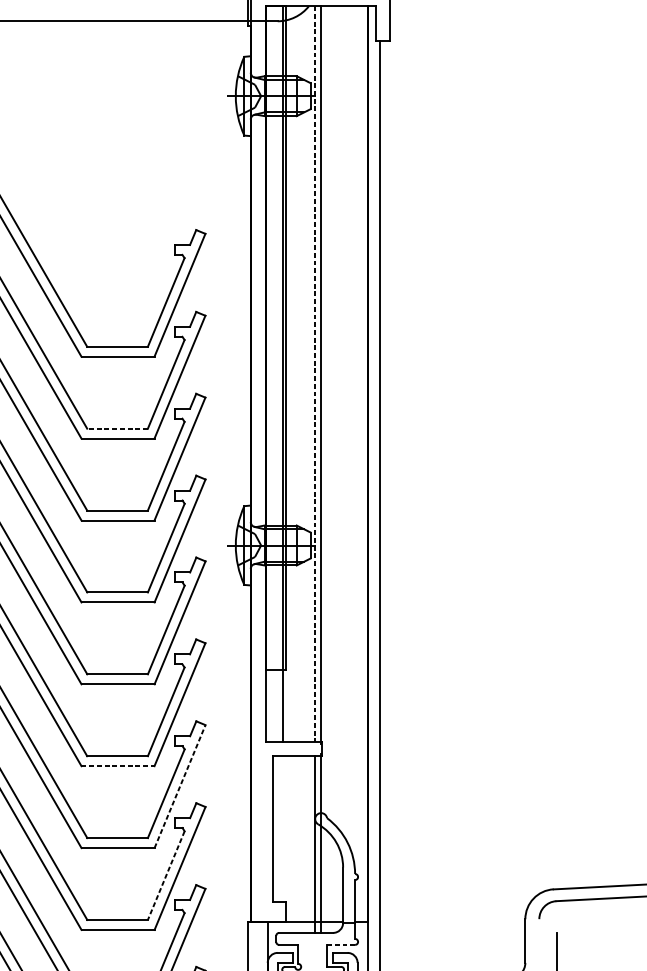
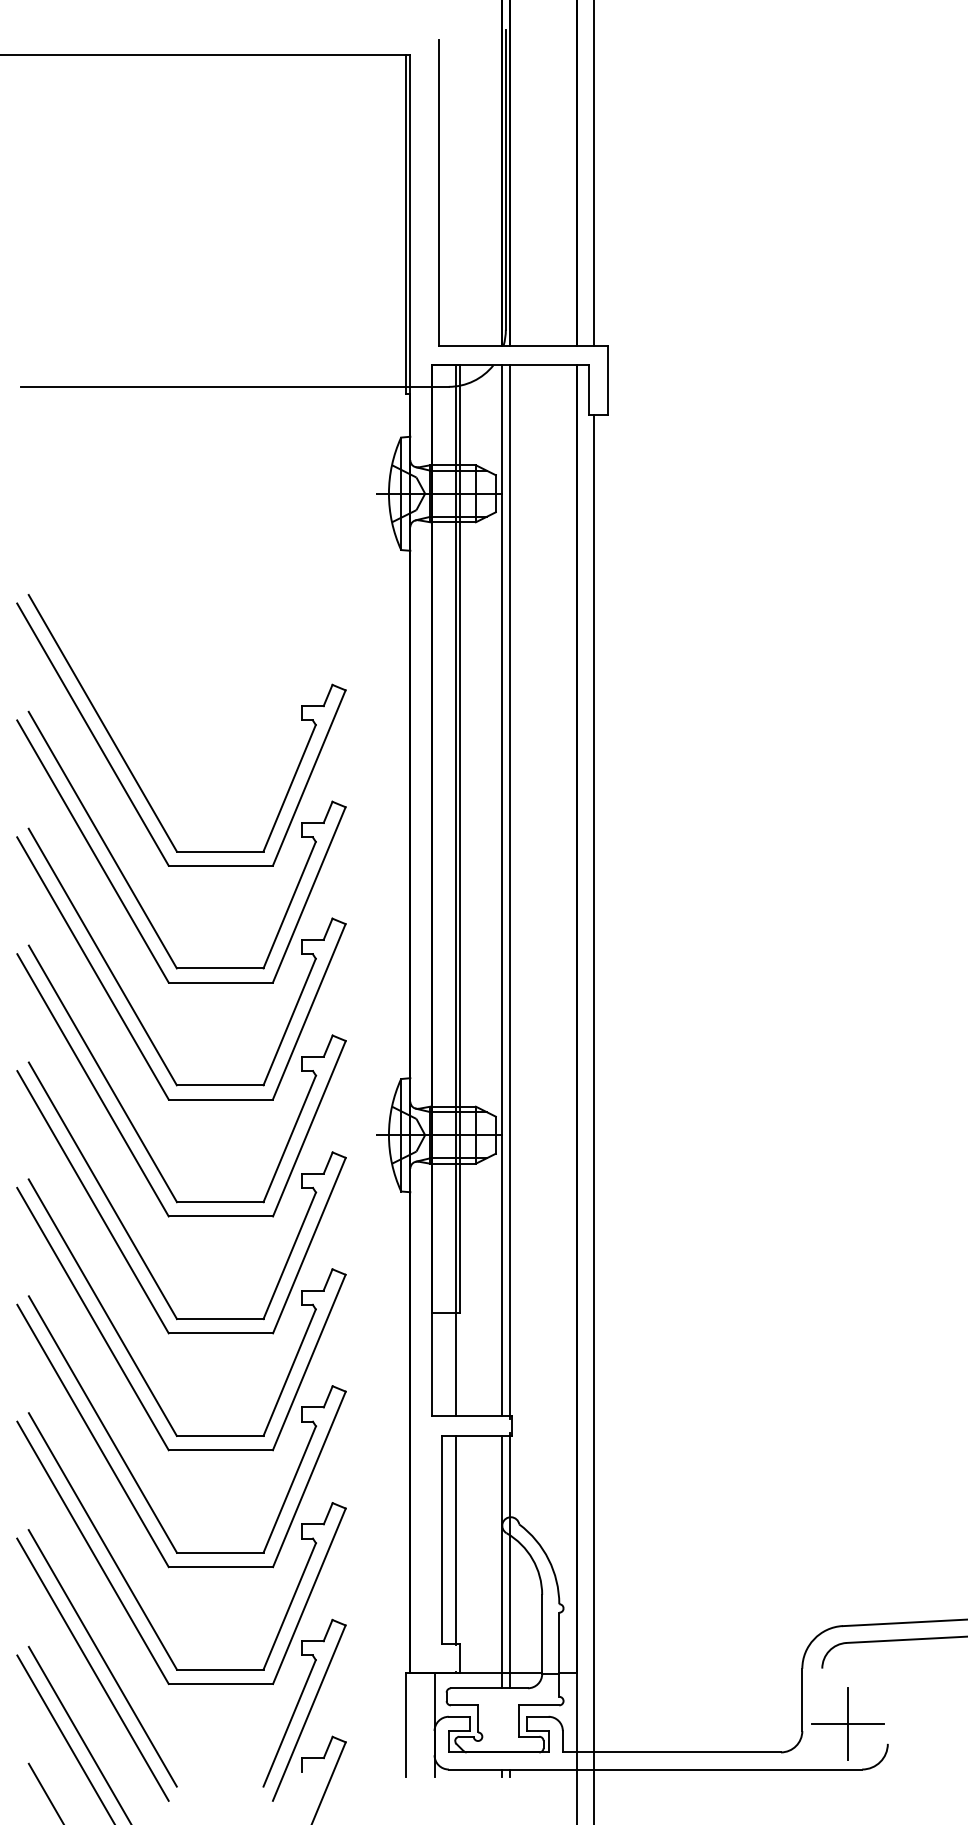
line: (314, 374) -> (501, 891), dashed -> solid
line: (117, 428) -> (219, 968), dashed -> solid
line: (118, 766) -> (221, 1450), dashed -> solid
line: (180, 786) -> (309, 1479), dashed -> solid
line: (282, 828) -> (455, 1539), added
line: (166, 875) -> (289, 1606), dashed -> solid
line: (341, 944) -> (539, 1705), dashed -> solid
line: (556, 957) -> (847, 1723), added

